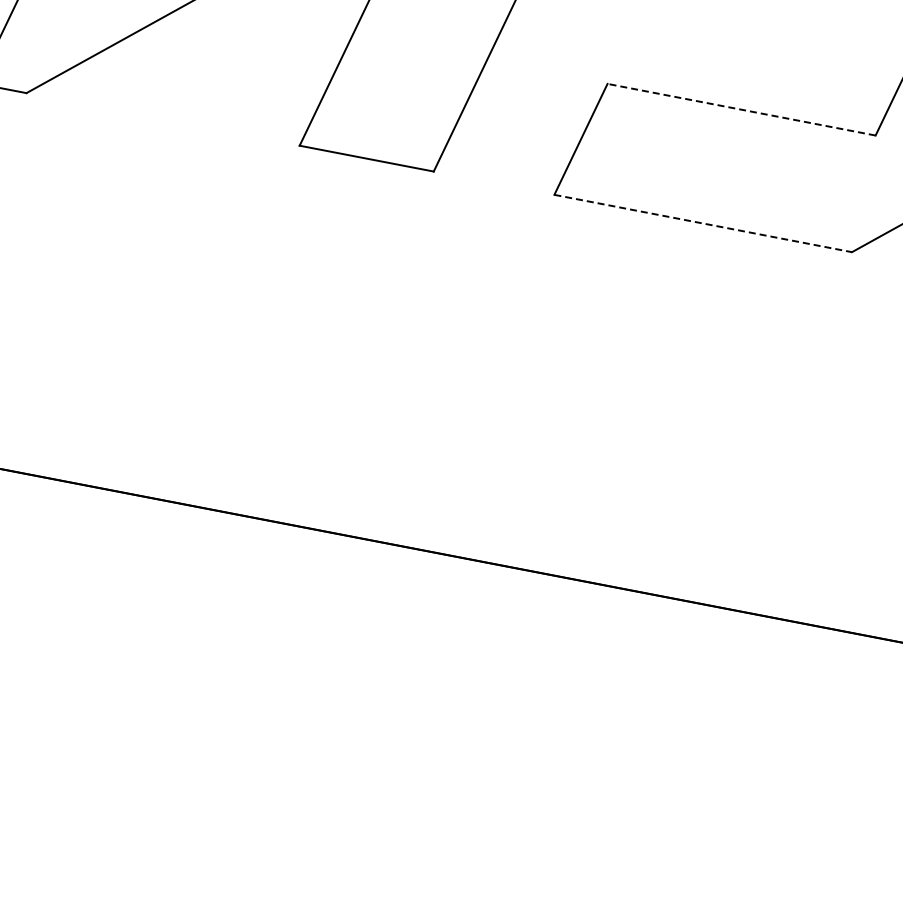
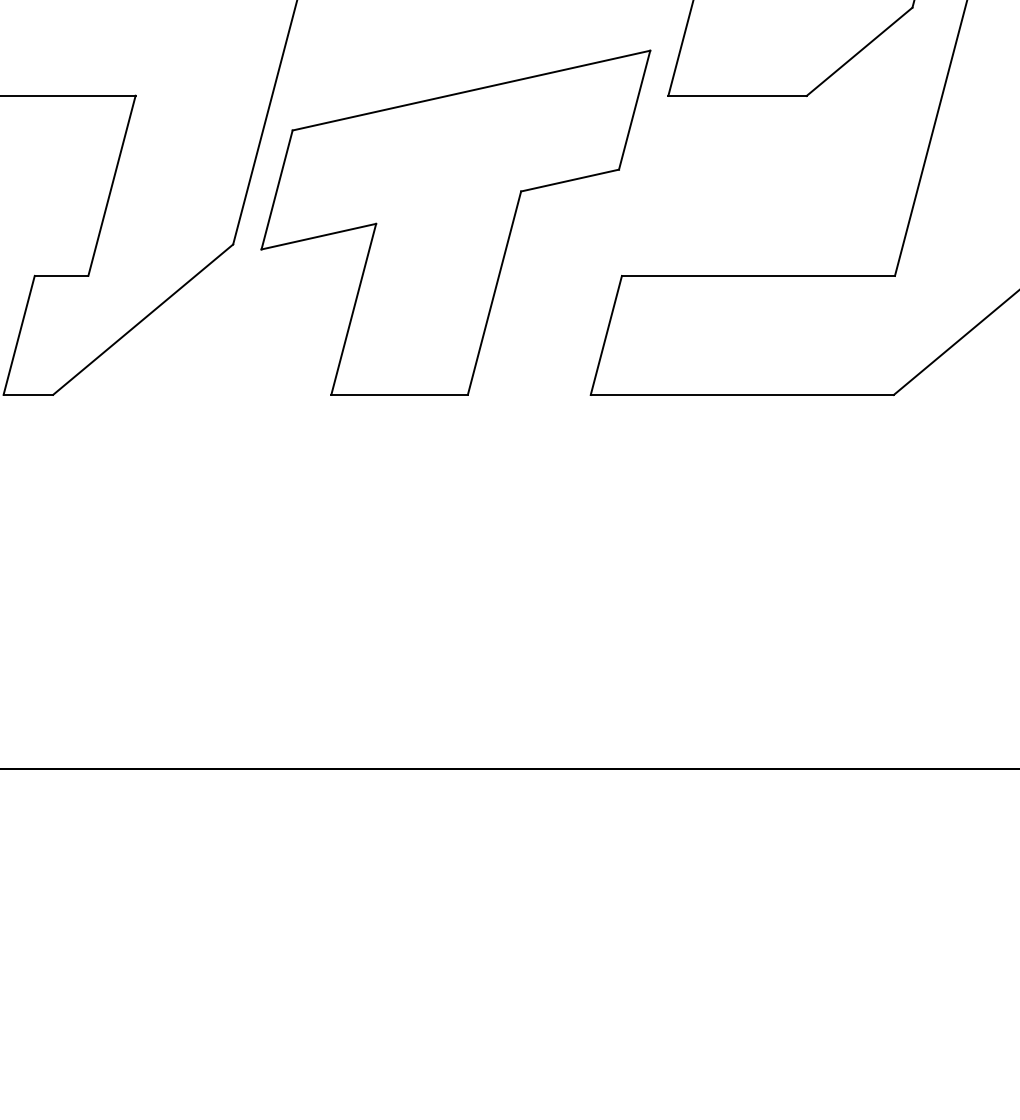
line: (741, 109) -> (758, 275), dashed -> solid
line: (703, 223) -> (742, 394), dashed -> solid

